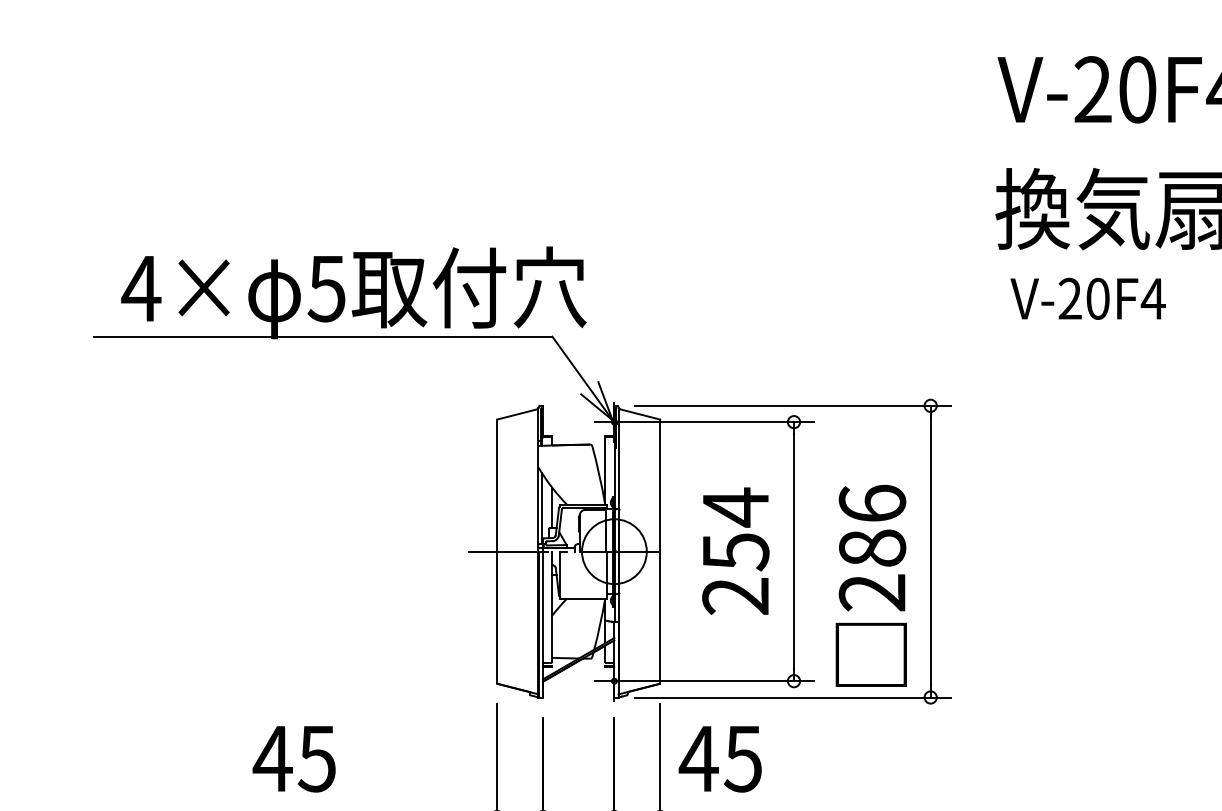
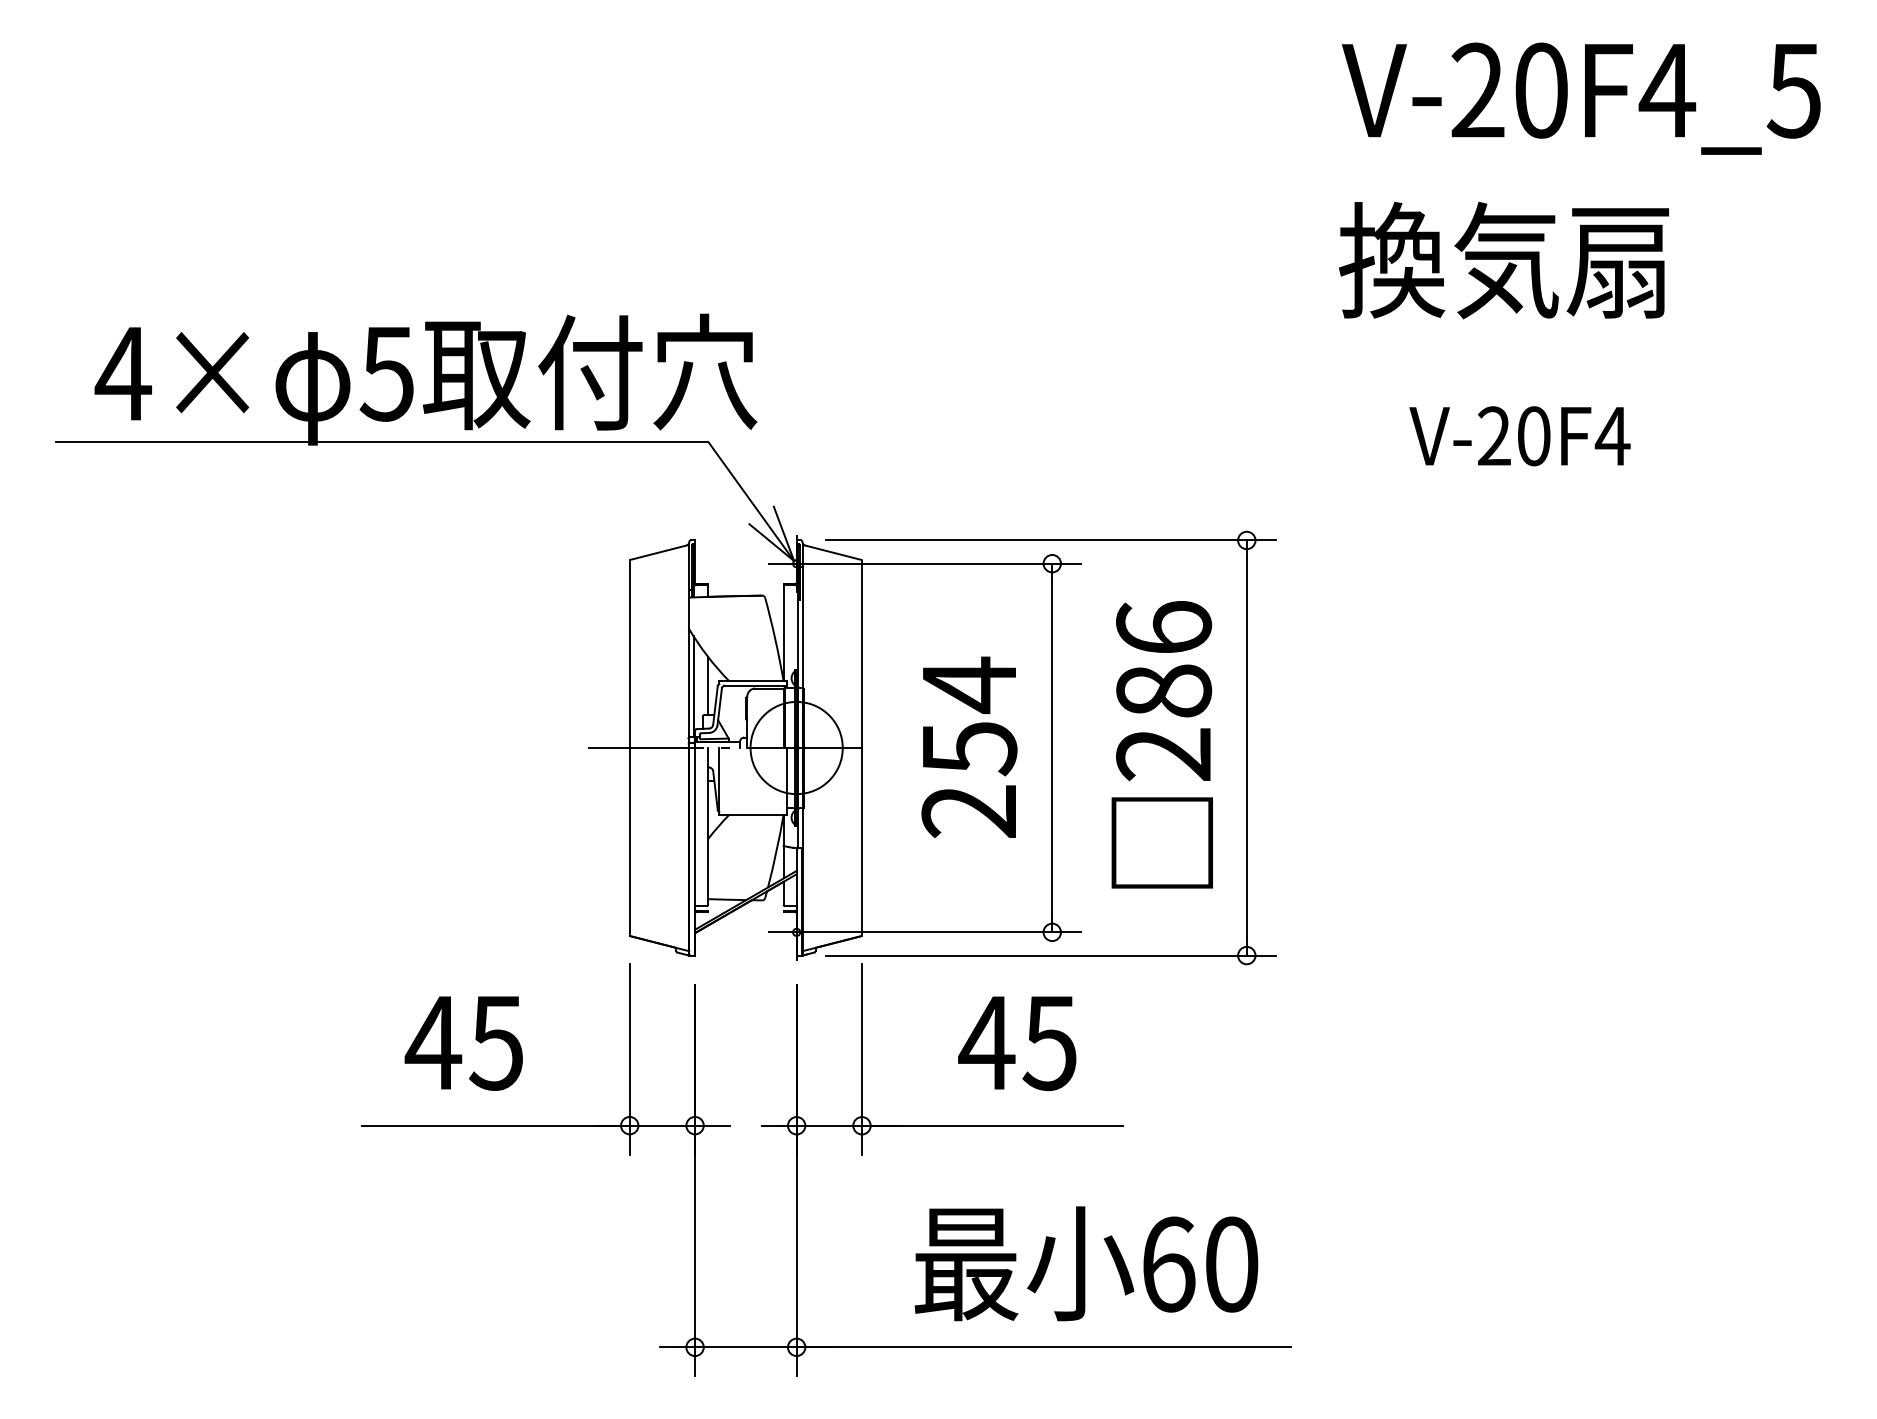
text: (1087, 299) -> (1519, 436), moved
text: (870, 585) -> (1161, 744), moved
text: (293, 759) -> (463, 1043), moved
text: (720, 759) -> (1017, 1043), moved

